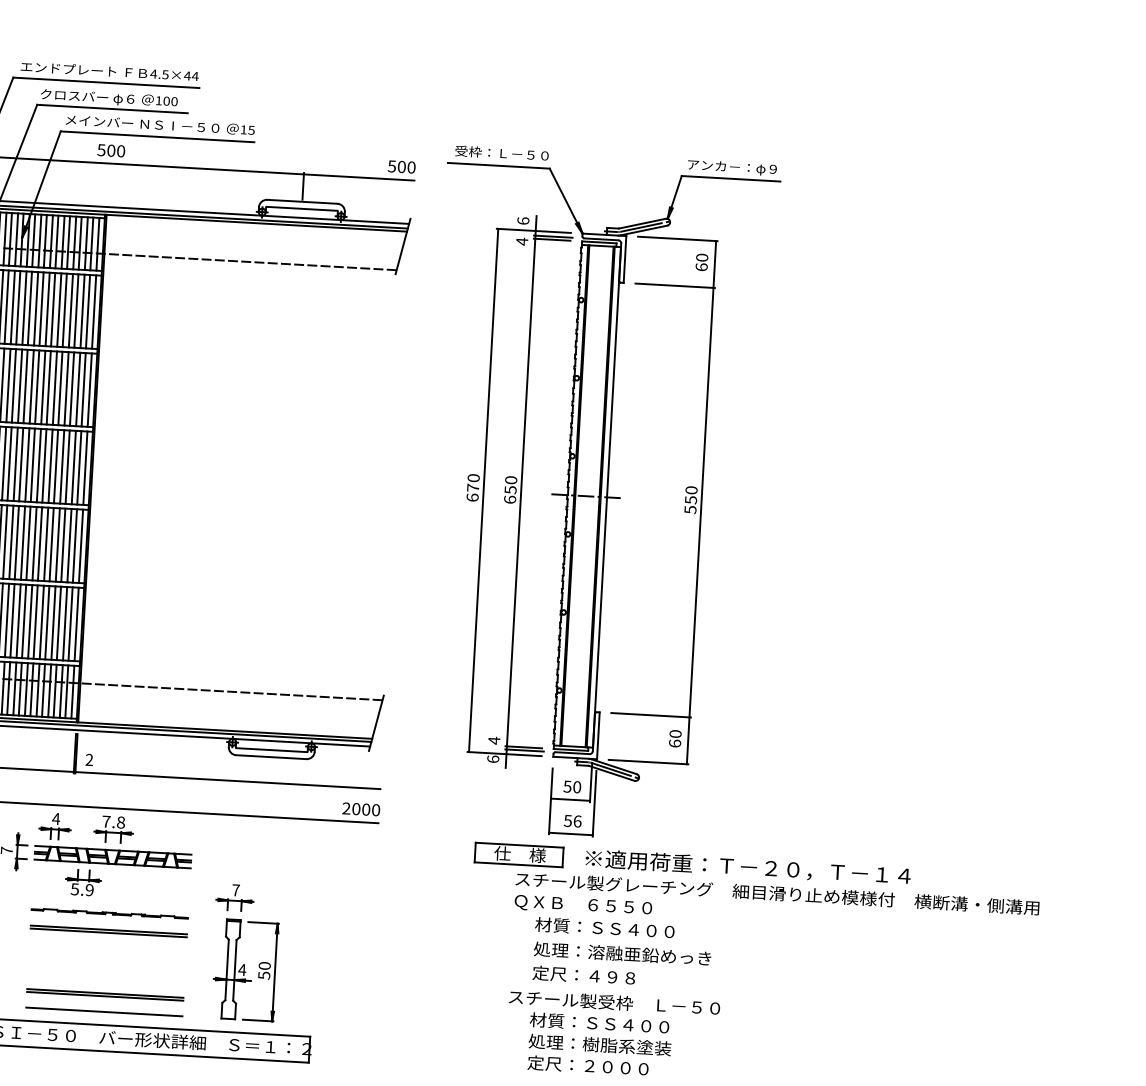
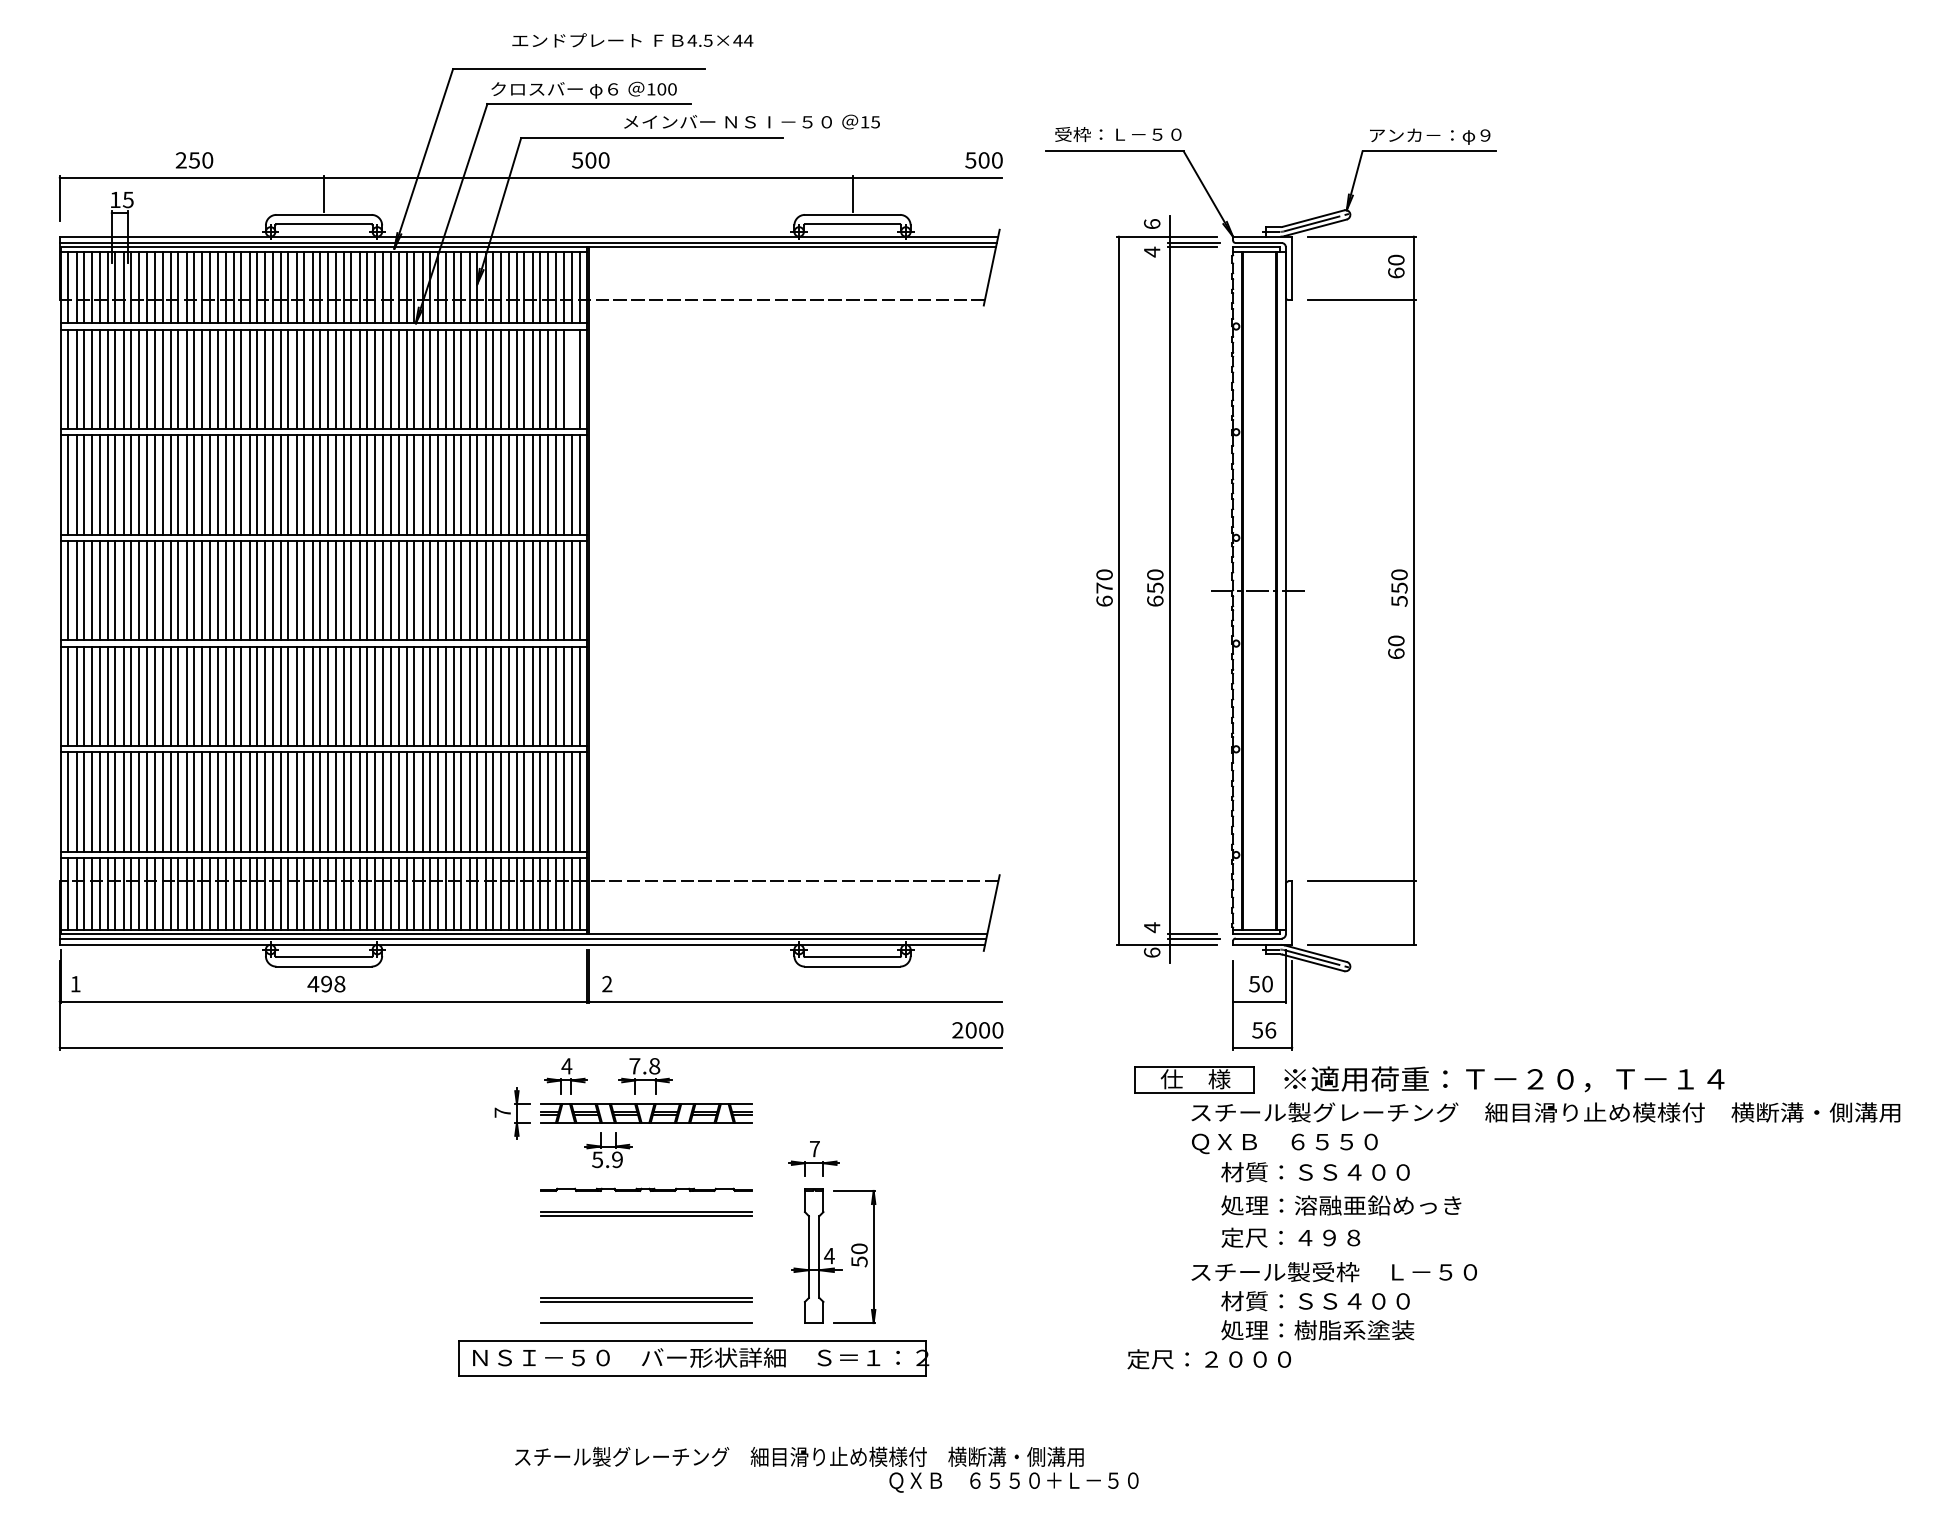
text: (109, 71) -> (632, 40), moved
text: (159, 124) -> (751, 121), moved
line: (87, 311) -> (571, 379), removed
text: (675, 738) -> (1396, 646), moved
text: (587, 1065) -> (1208, 1359), moved

